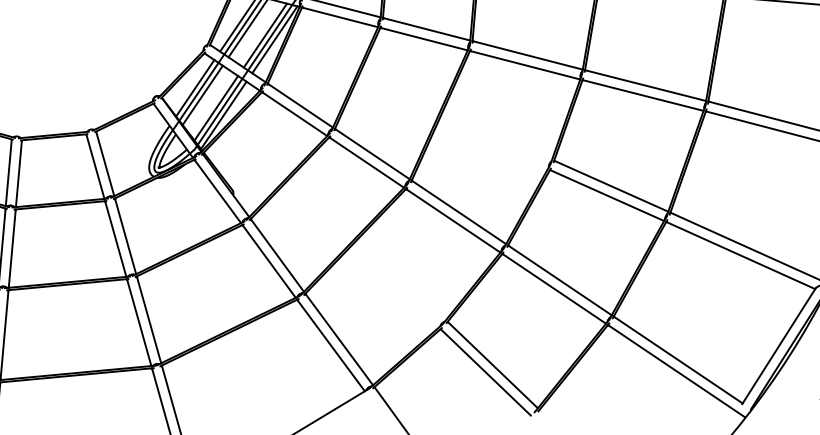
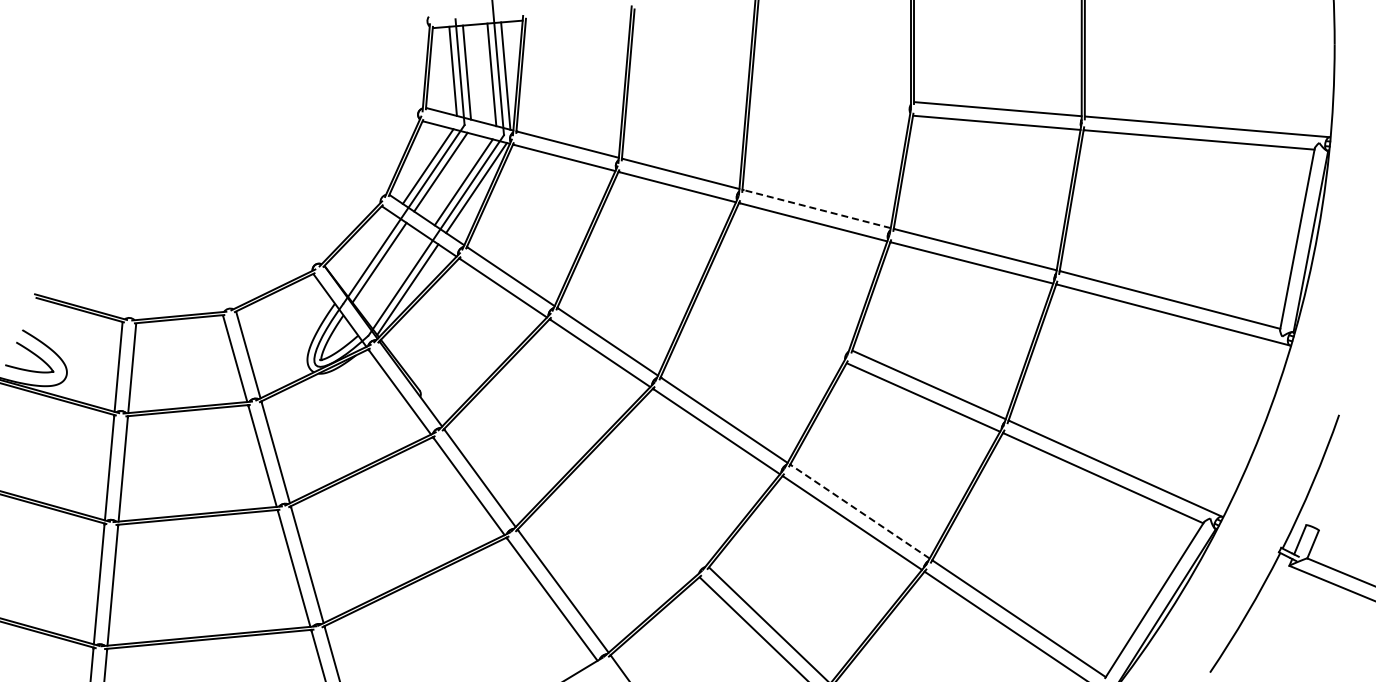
line: (528, 55) -> (817, 209), solid -> dashed
line: (195, 88) -> (369, 253), removed
line: (216, 107) -> (397, 279), removed
line: (560, 280) -> (860, 511), solid -> dashed

